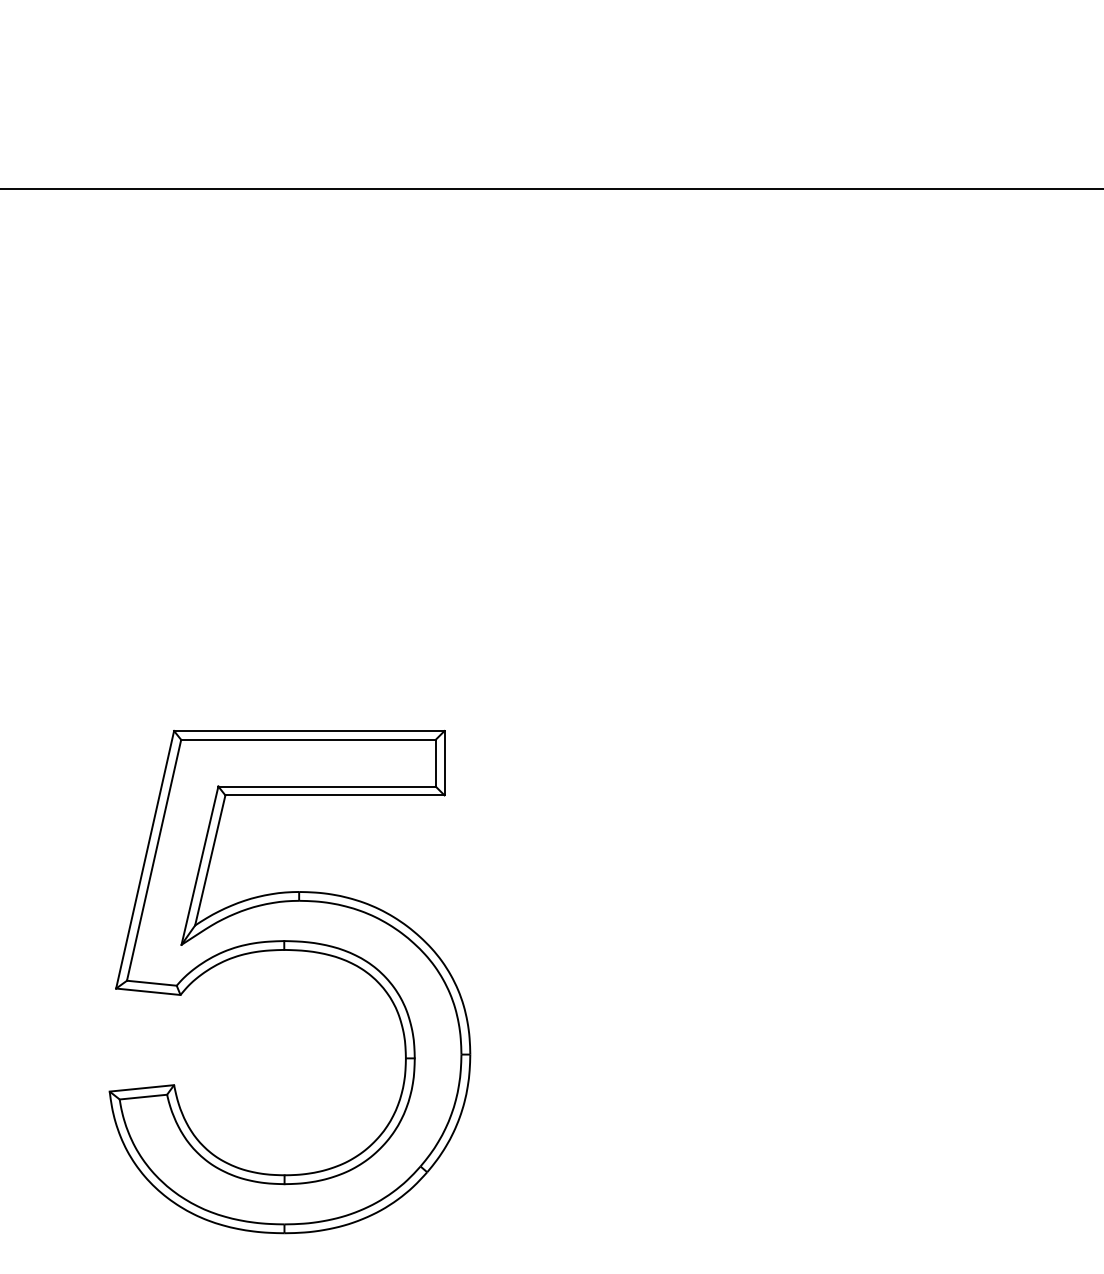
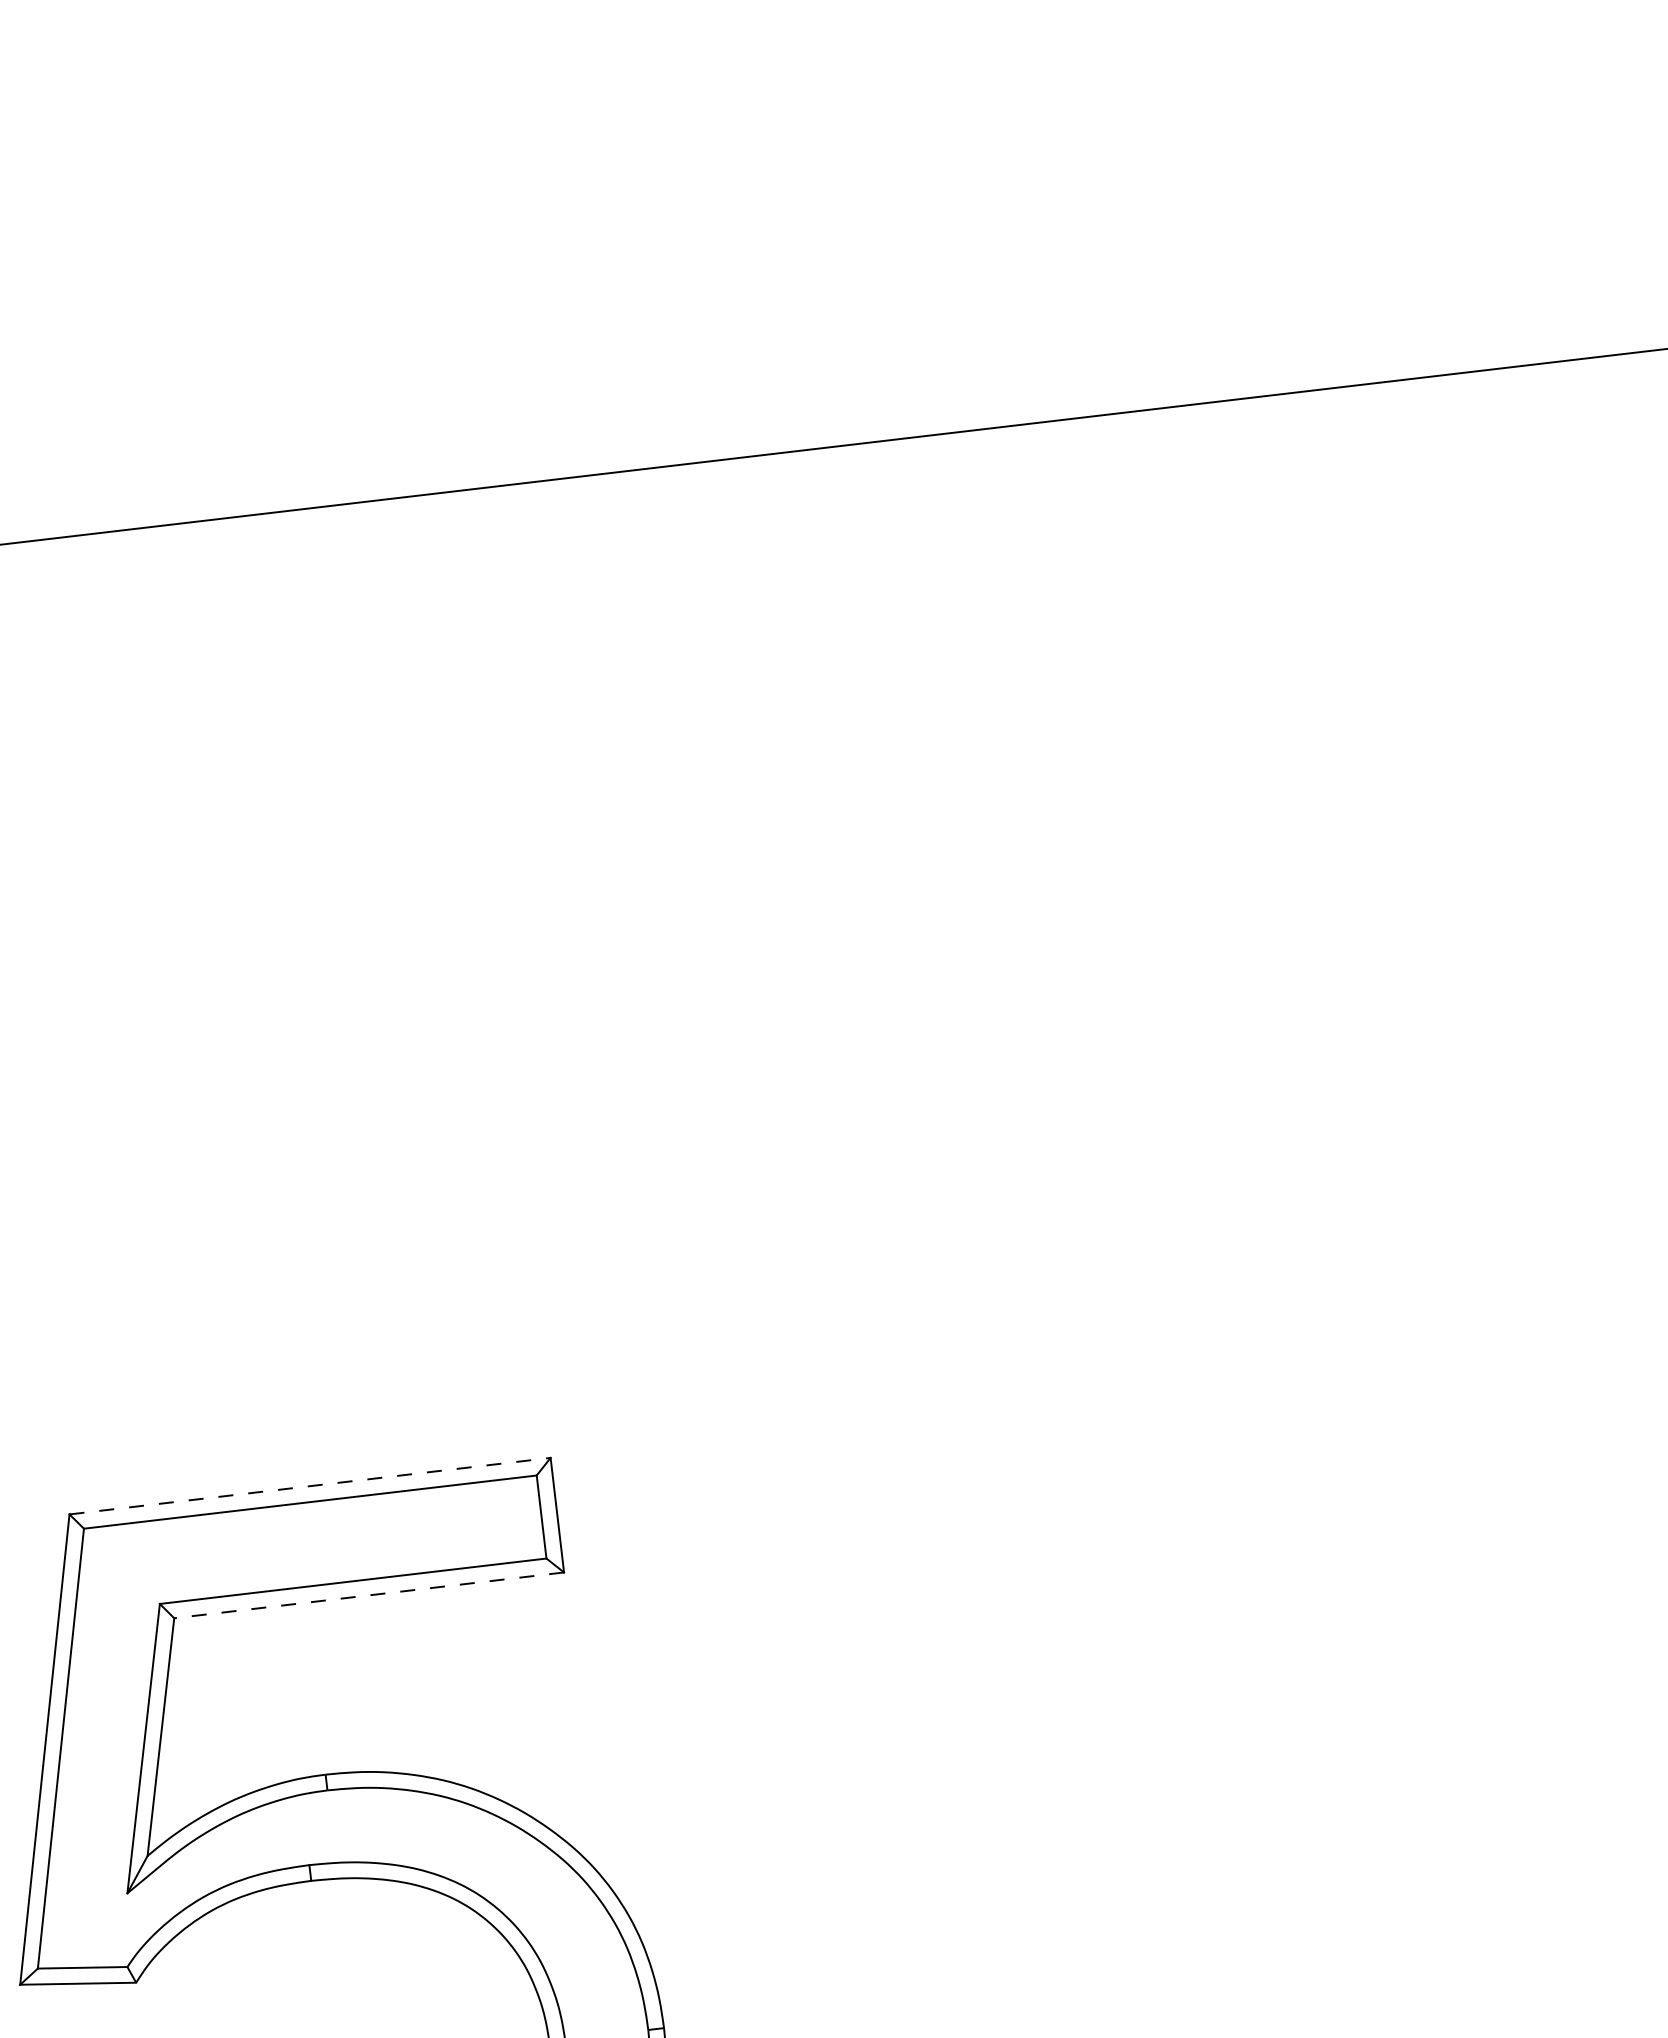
line: (309, 731) -> (310, 1487), solid -> dashed
line: (334, 795) -> (368, 1595), solid -> dashed

